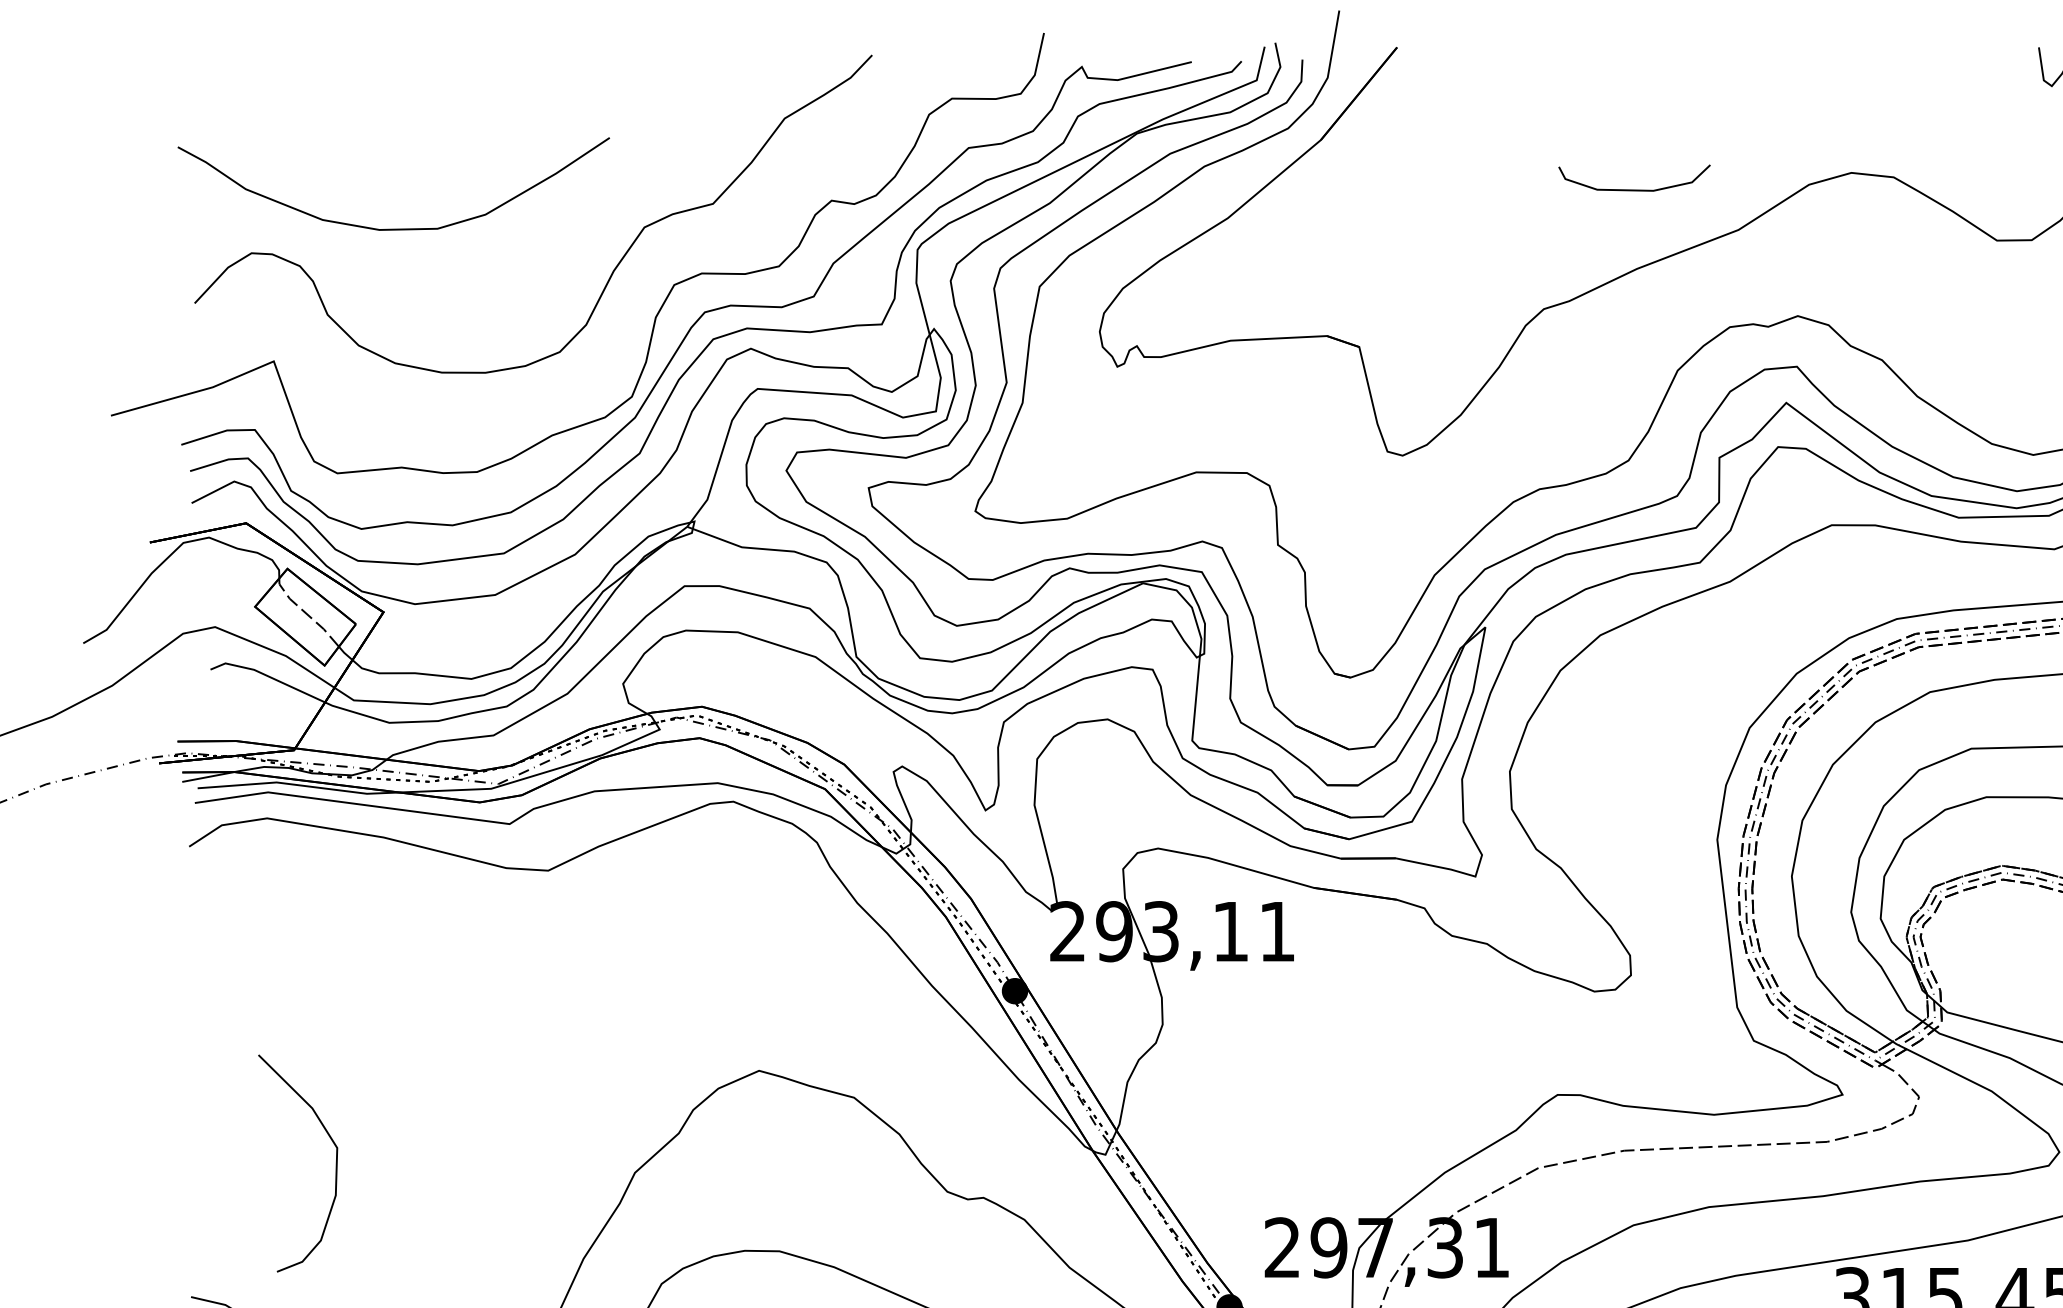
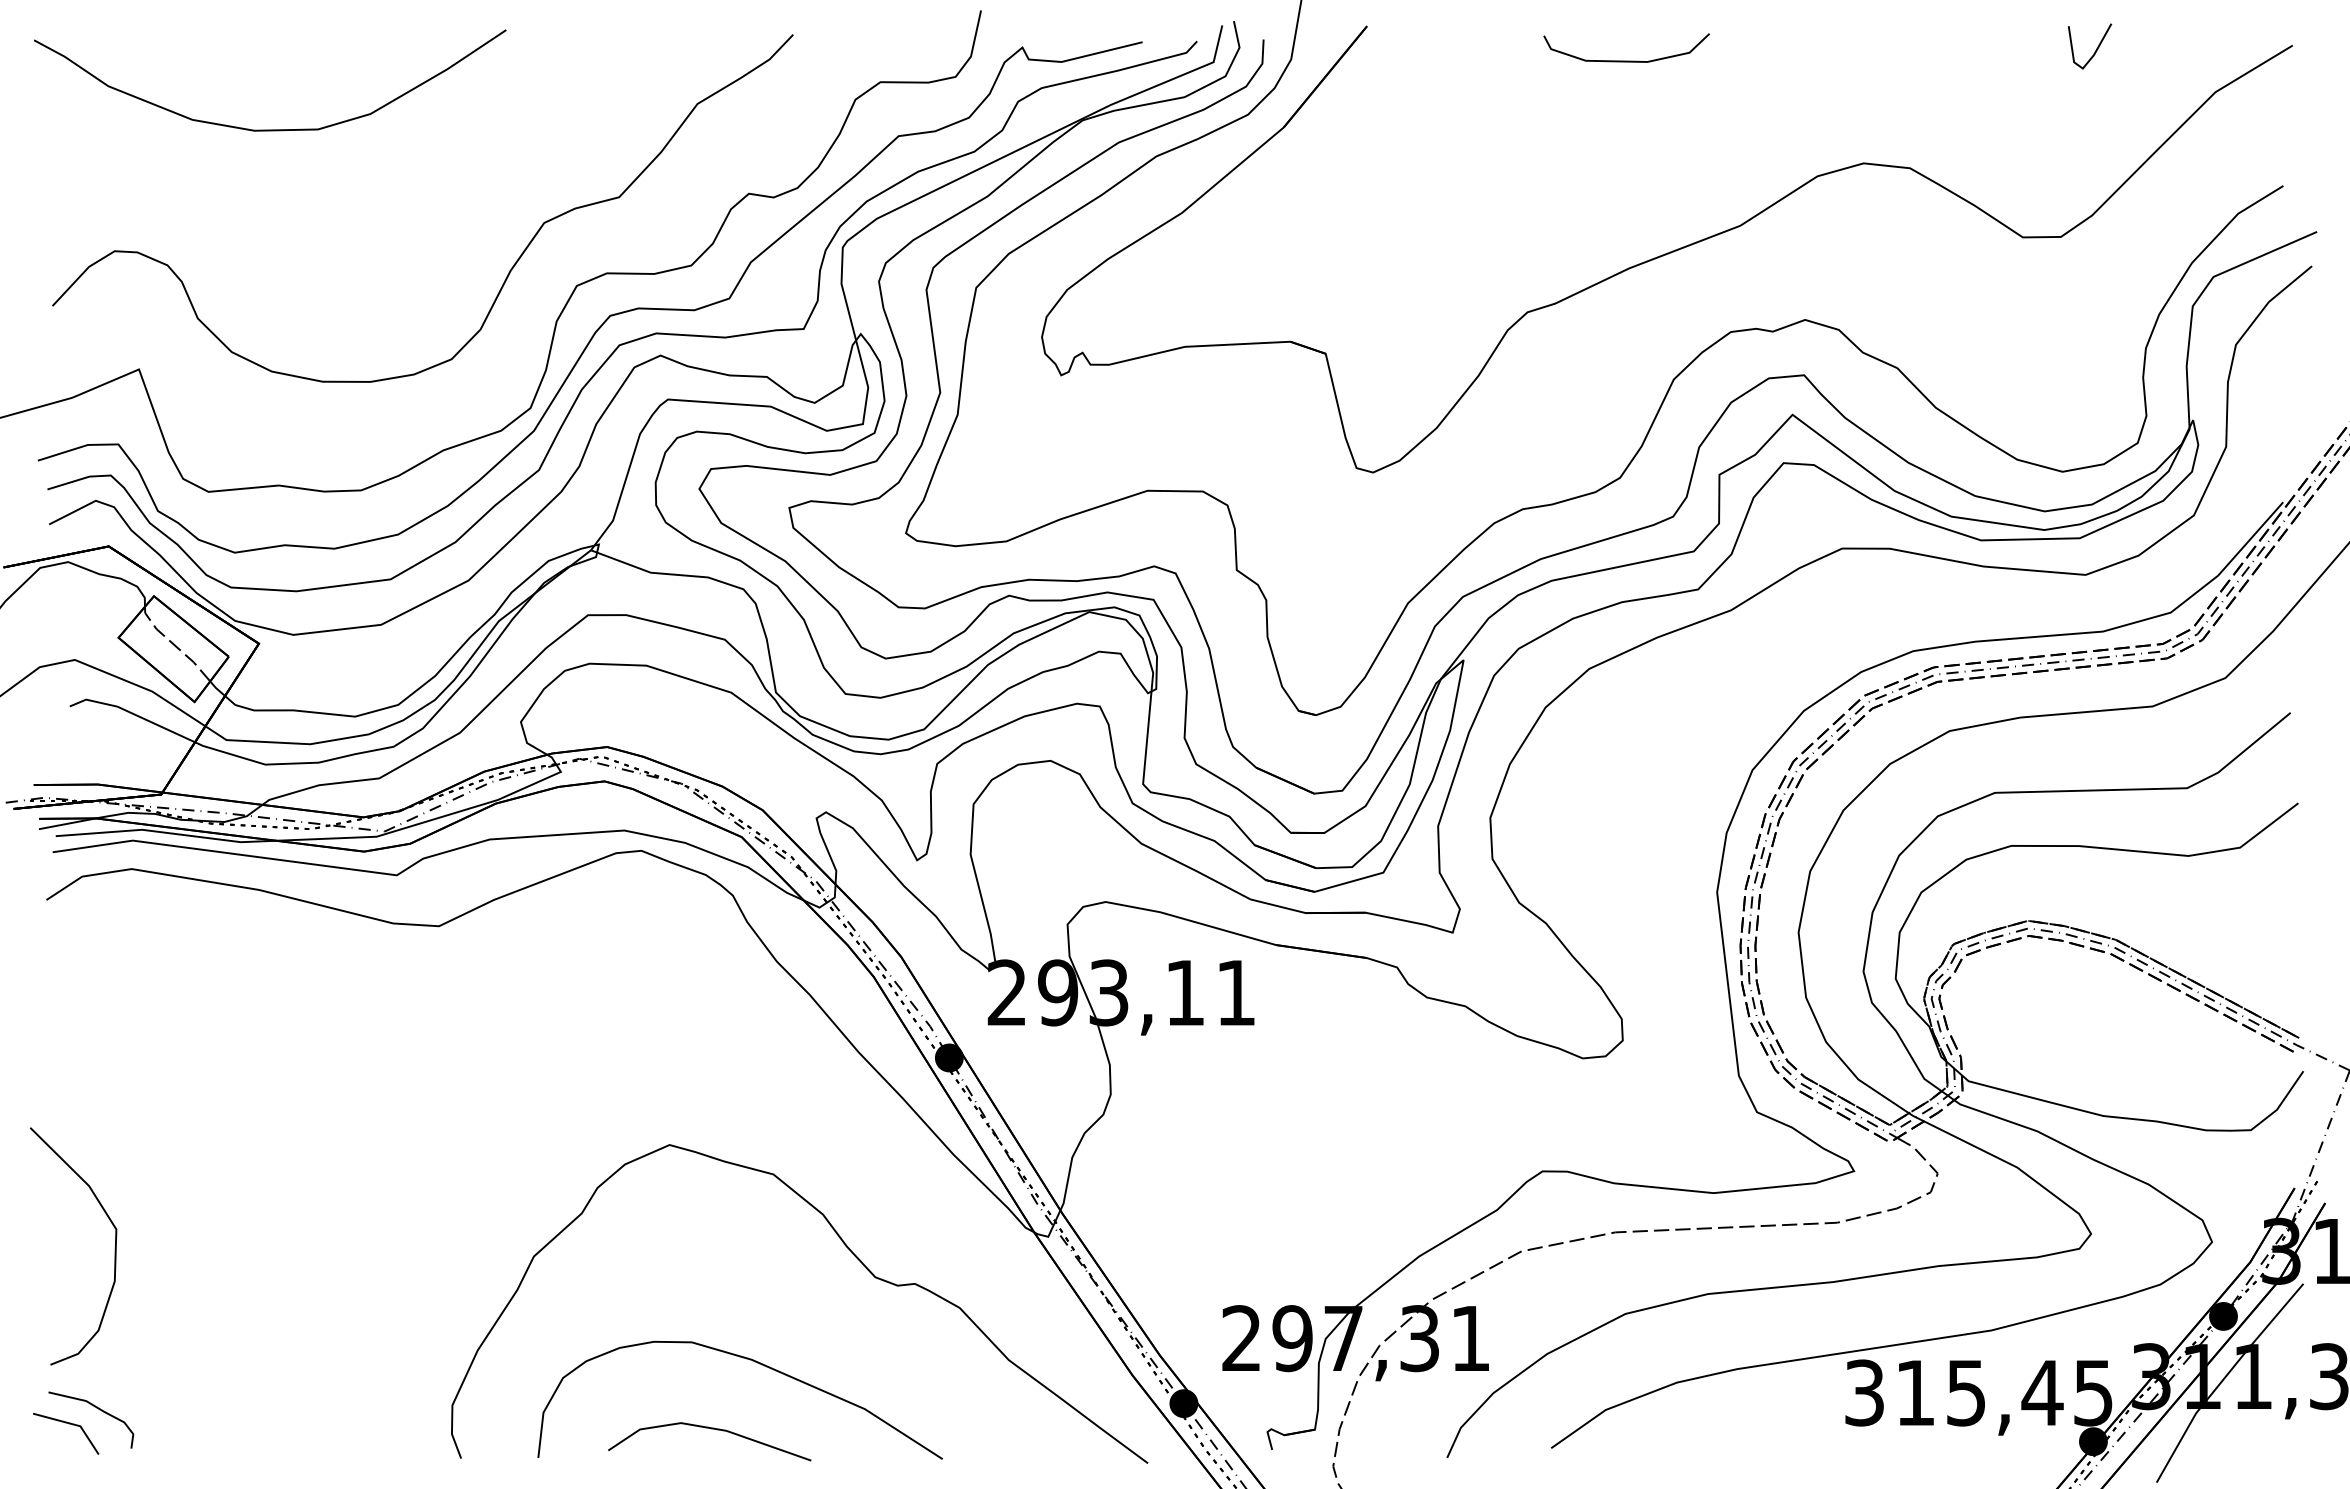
curve: (1634, 189) -> (1626, 60), moved
curve: (394, 228) -> (270, 129), moved
curve: (335, 1165) -> (114, 1248), moved

